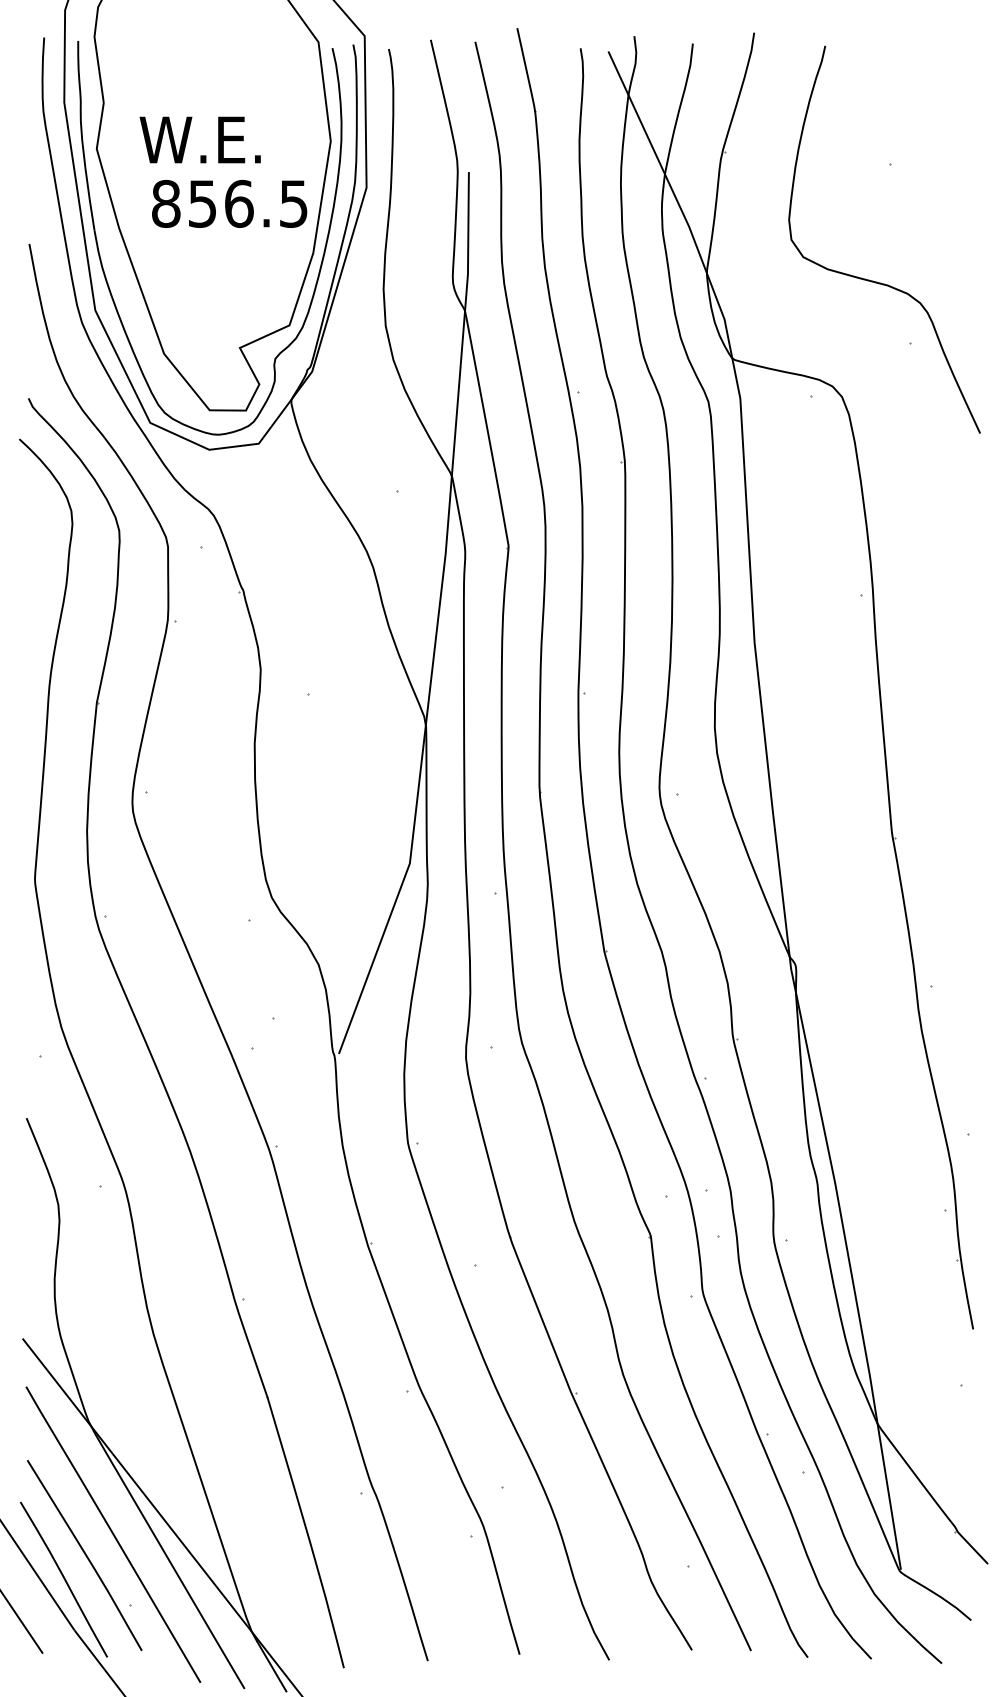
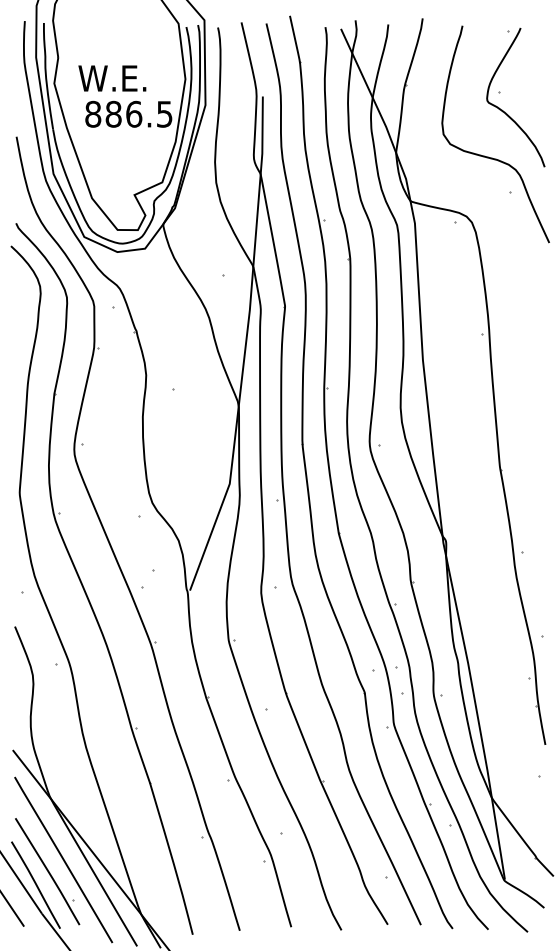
part: (903, 200) -> (506, 112), added
text: (202, 202) -> (113, 113), 856.5 -> 886.5

